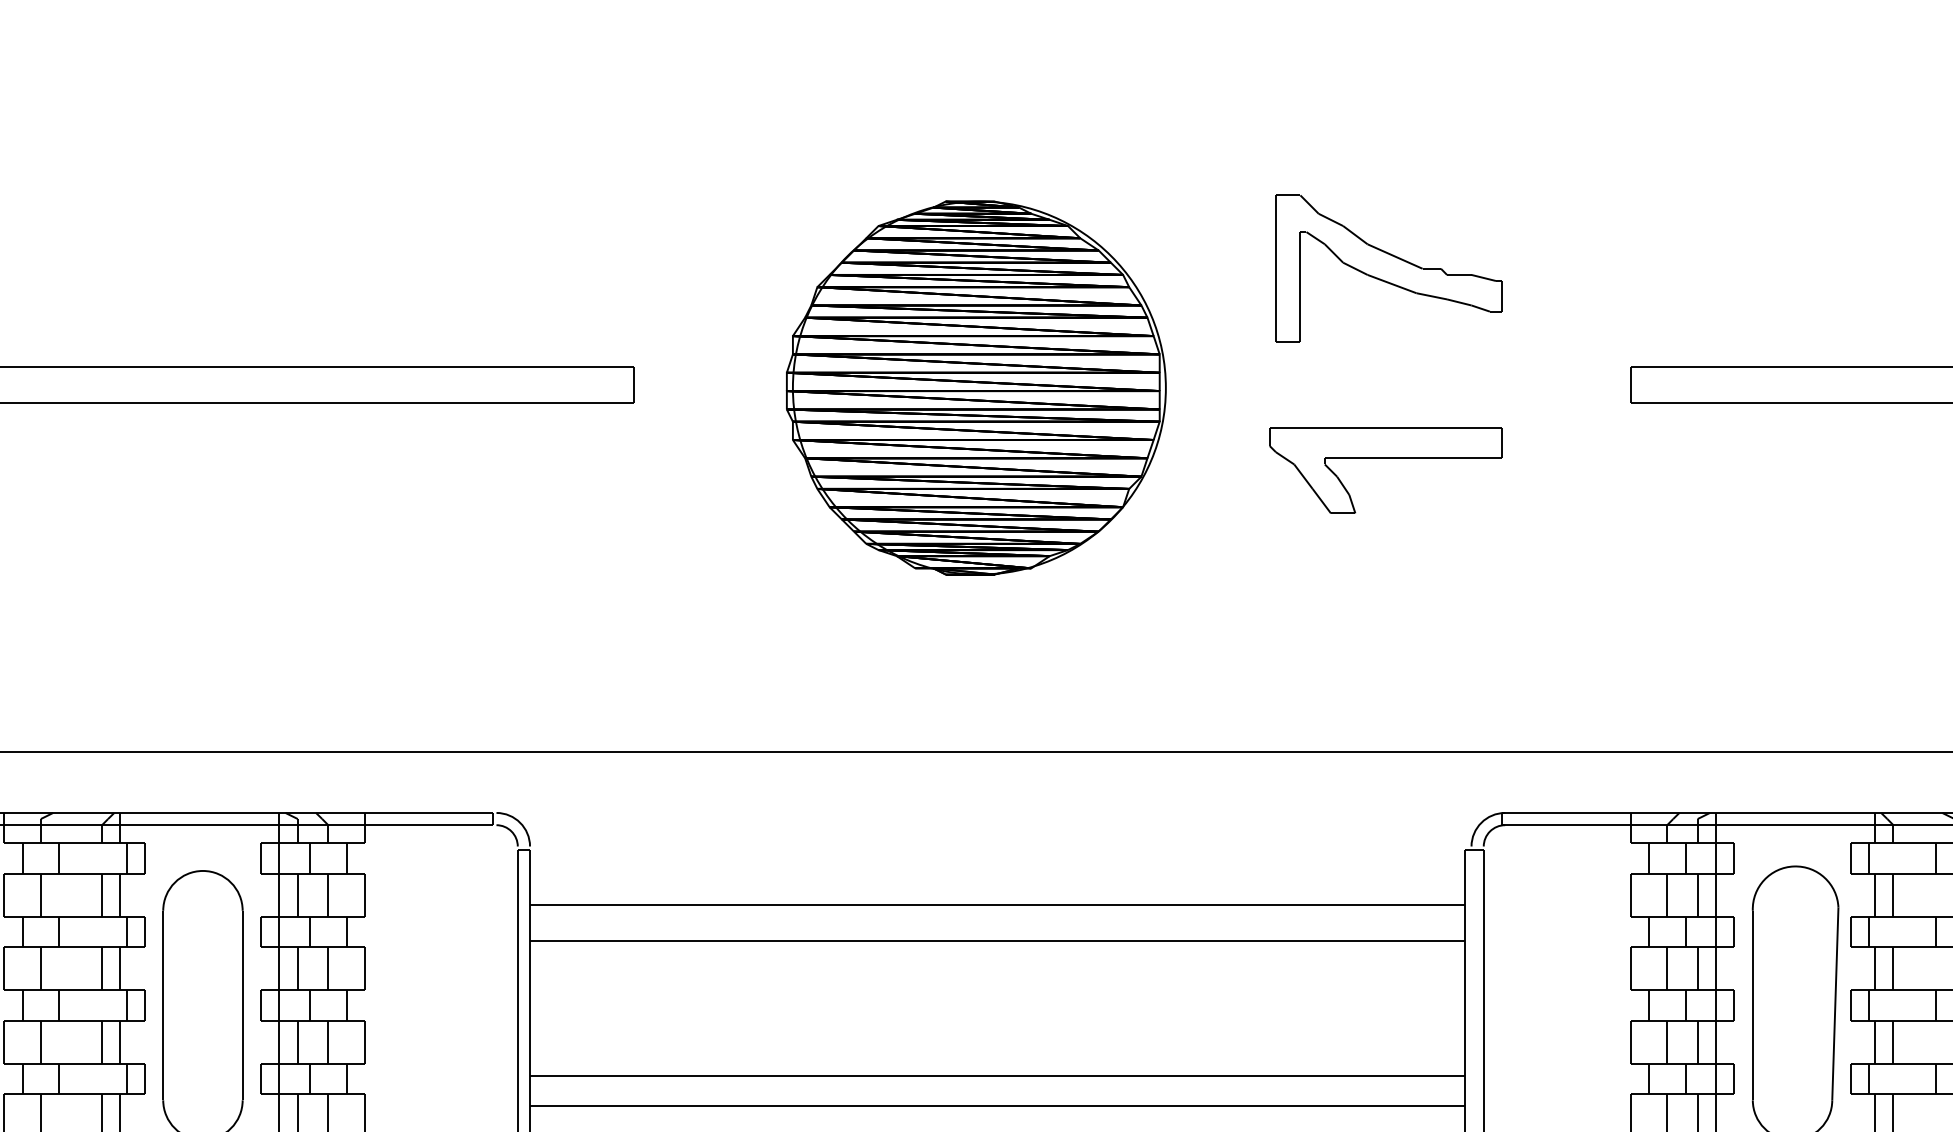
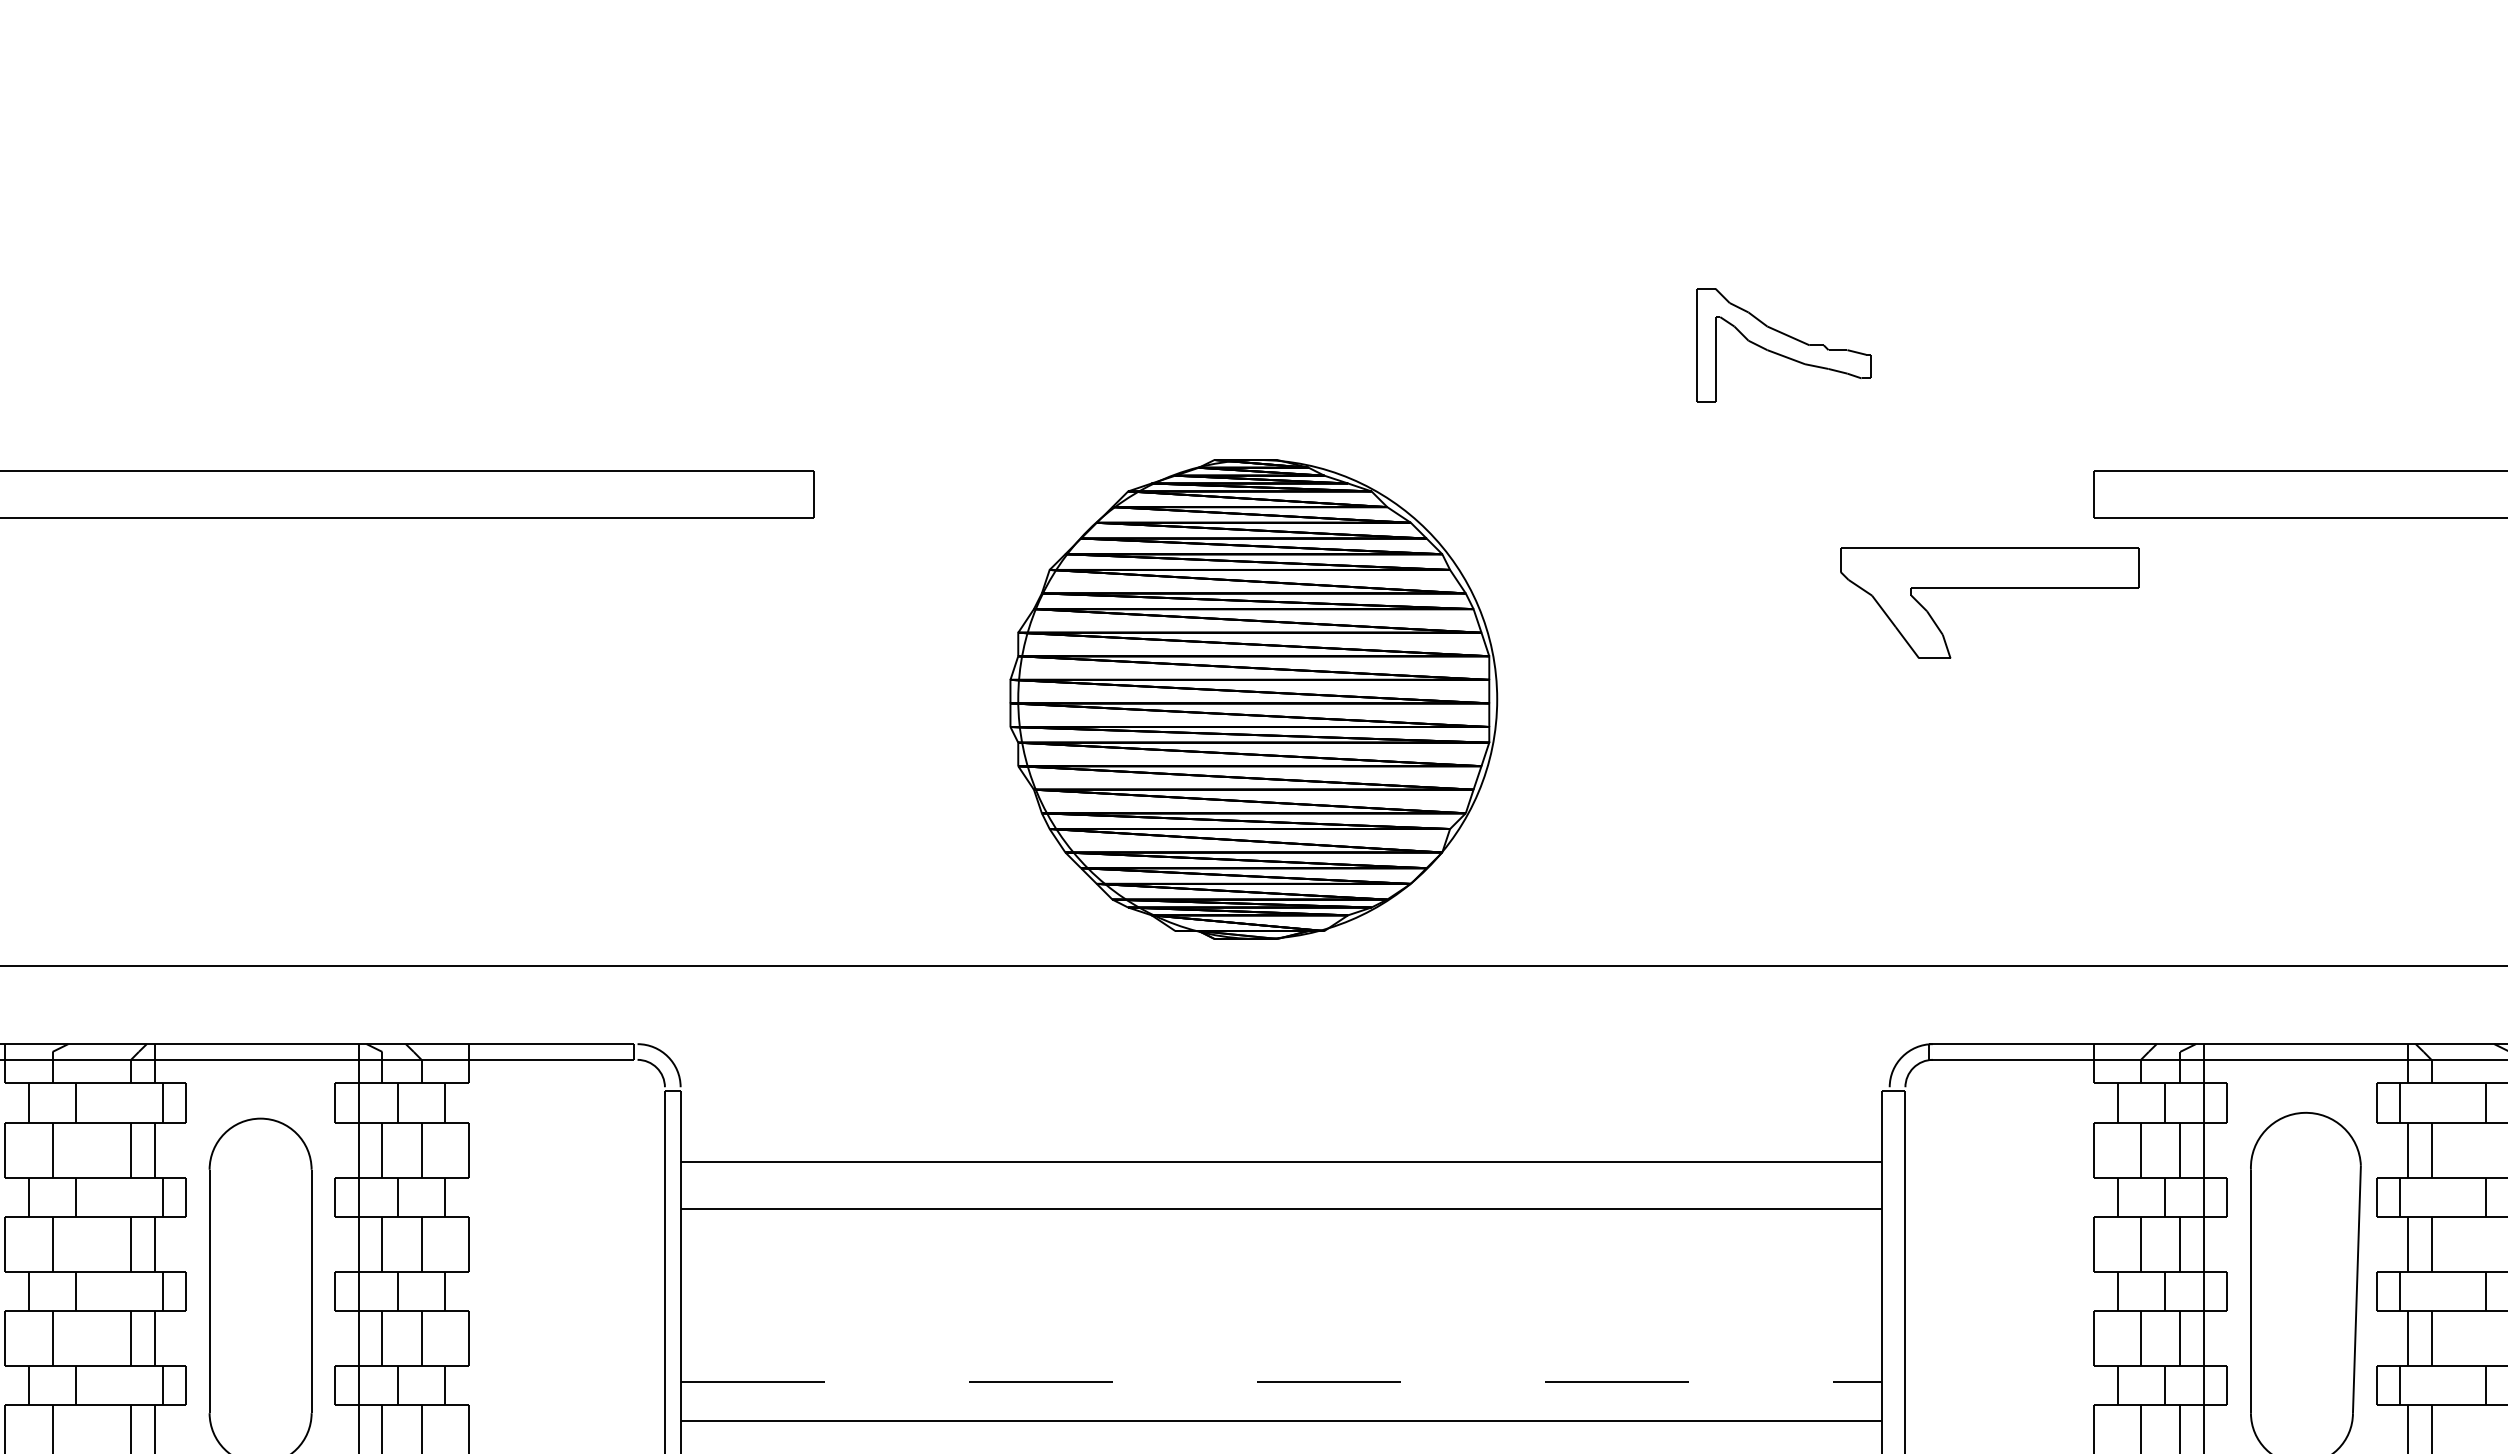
part: (1388, 268) -> (1783, 345), size x0.6
part: (976, 388) -> (1253, 699), moved
part: (1385, 458) -> (1989, 588), moved
line: (997, 1075) -> (1281, 1381), solid -> dashed

